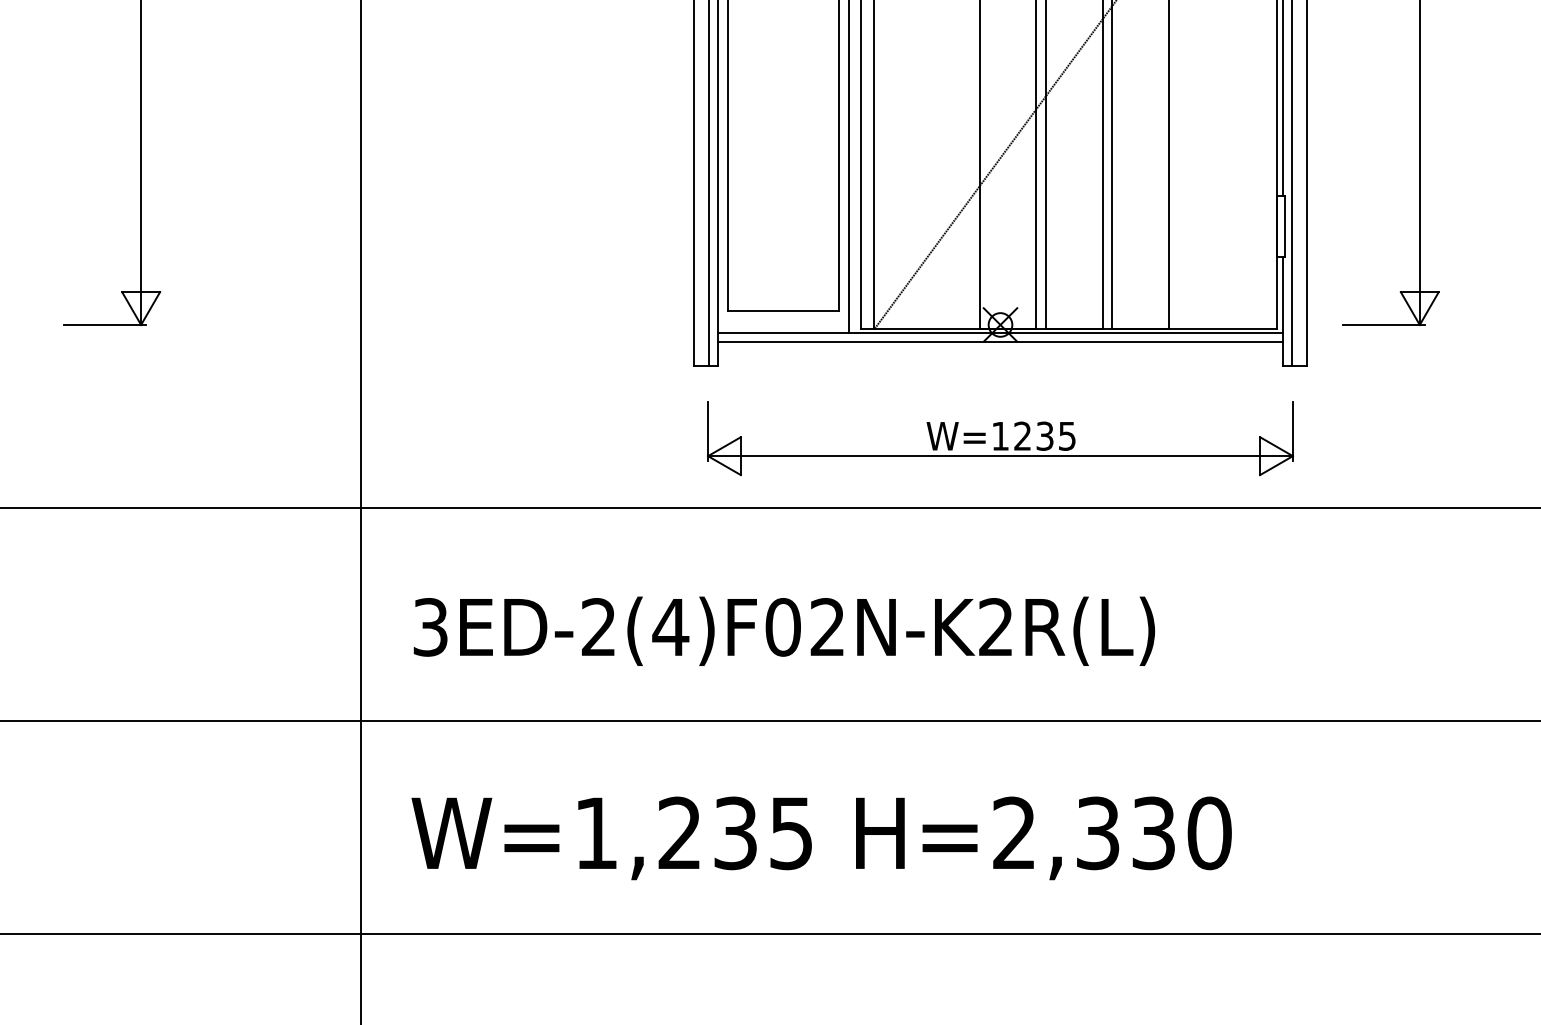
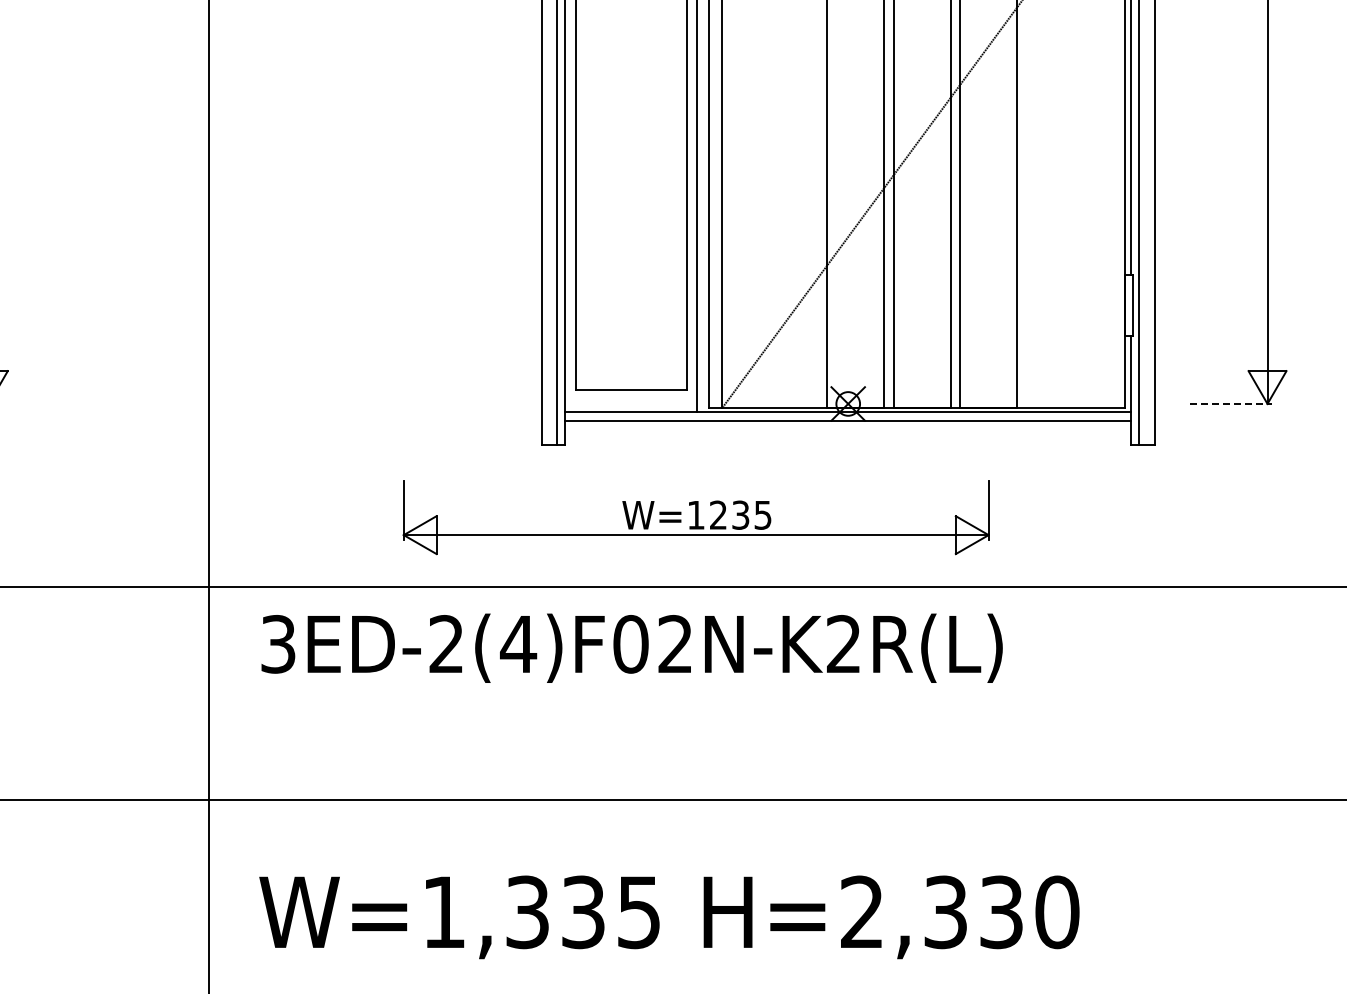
line: (1383, 324) -> (1231, 403), solid -> dashed
part: (1000, 438) -> (696, 517), moved
text: (784, 630) -> (632, 647), moved
text: (679, 833) -> (527, 912), W=1,235 -> W=1,335

